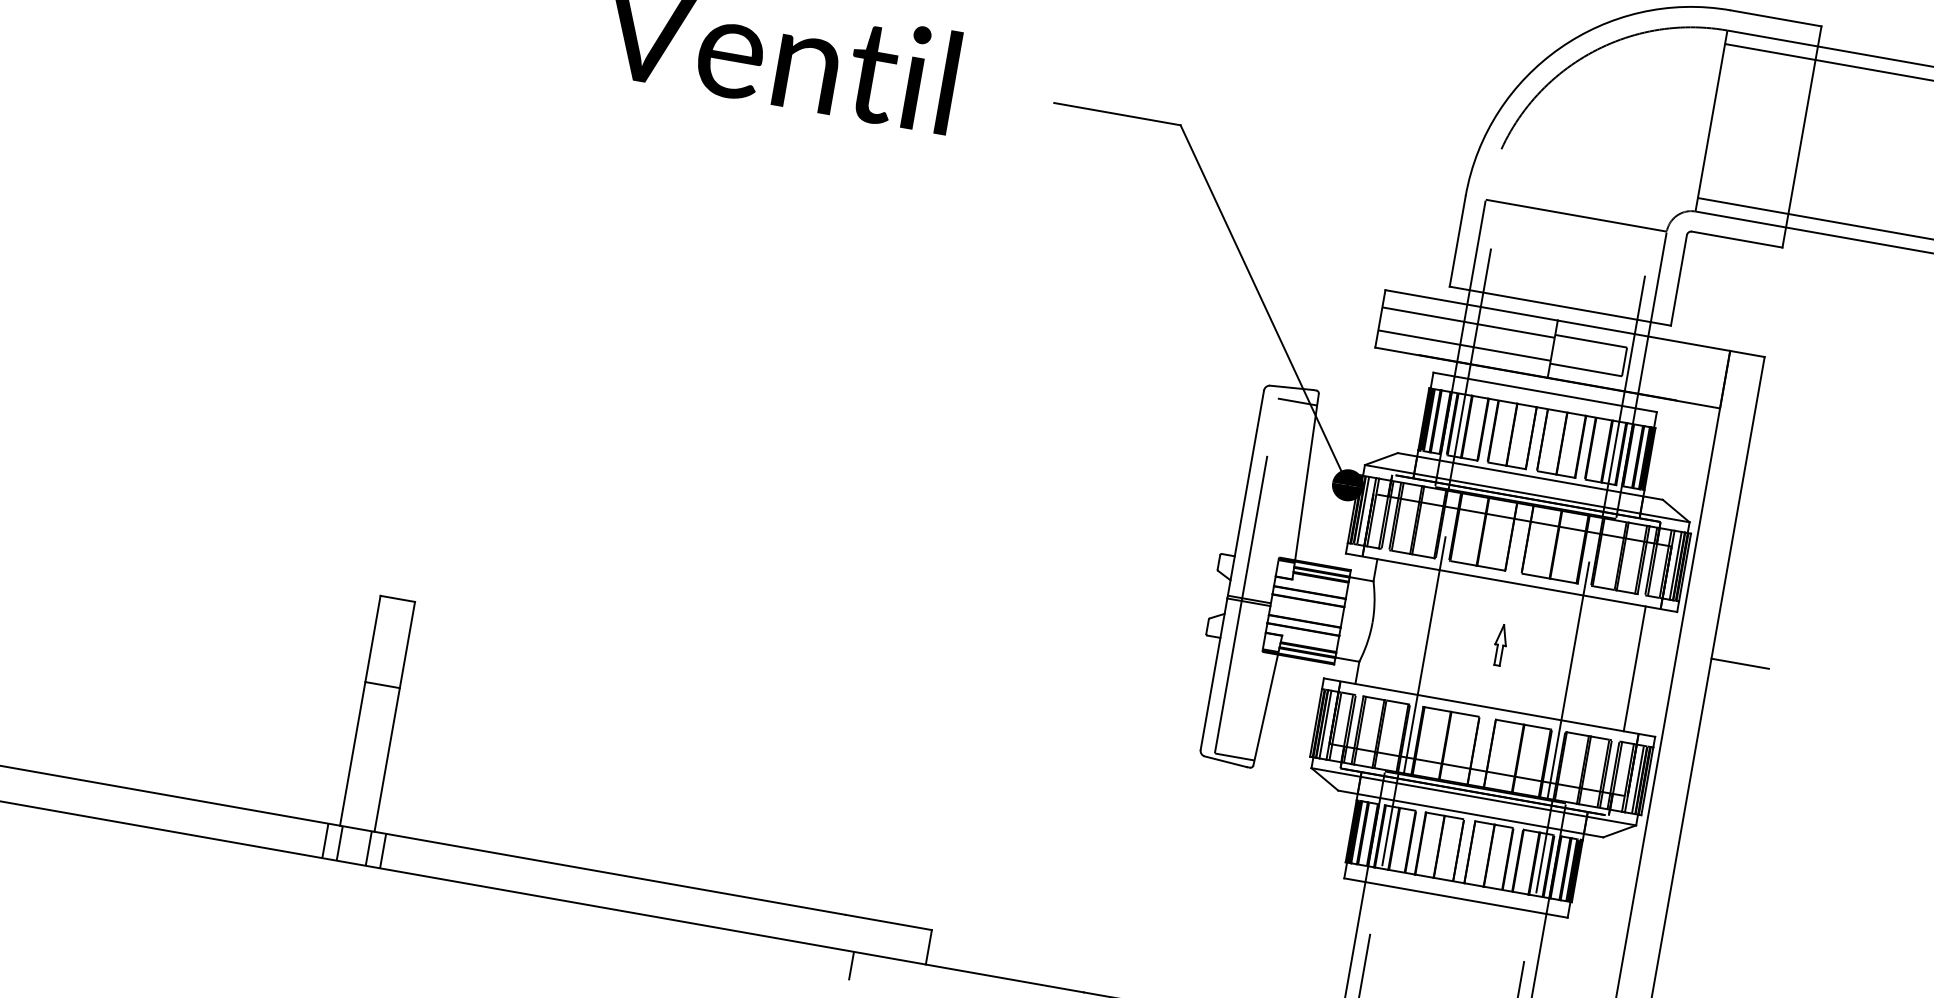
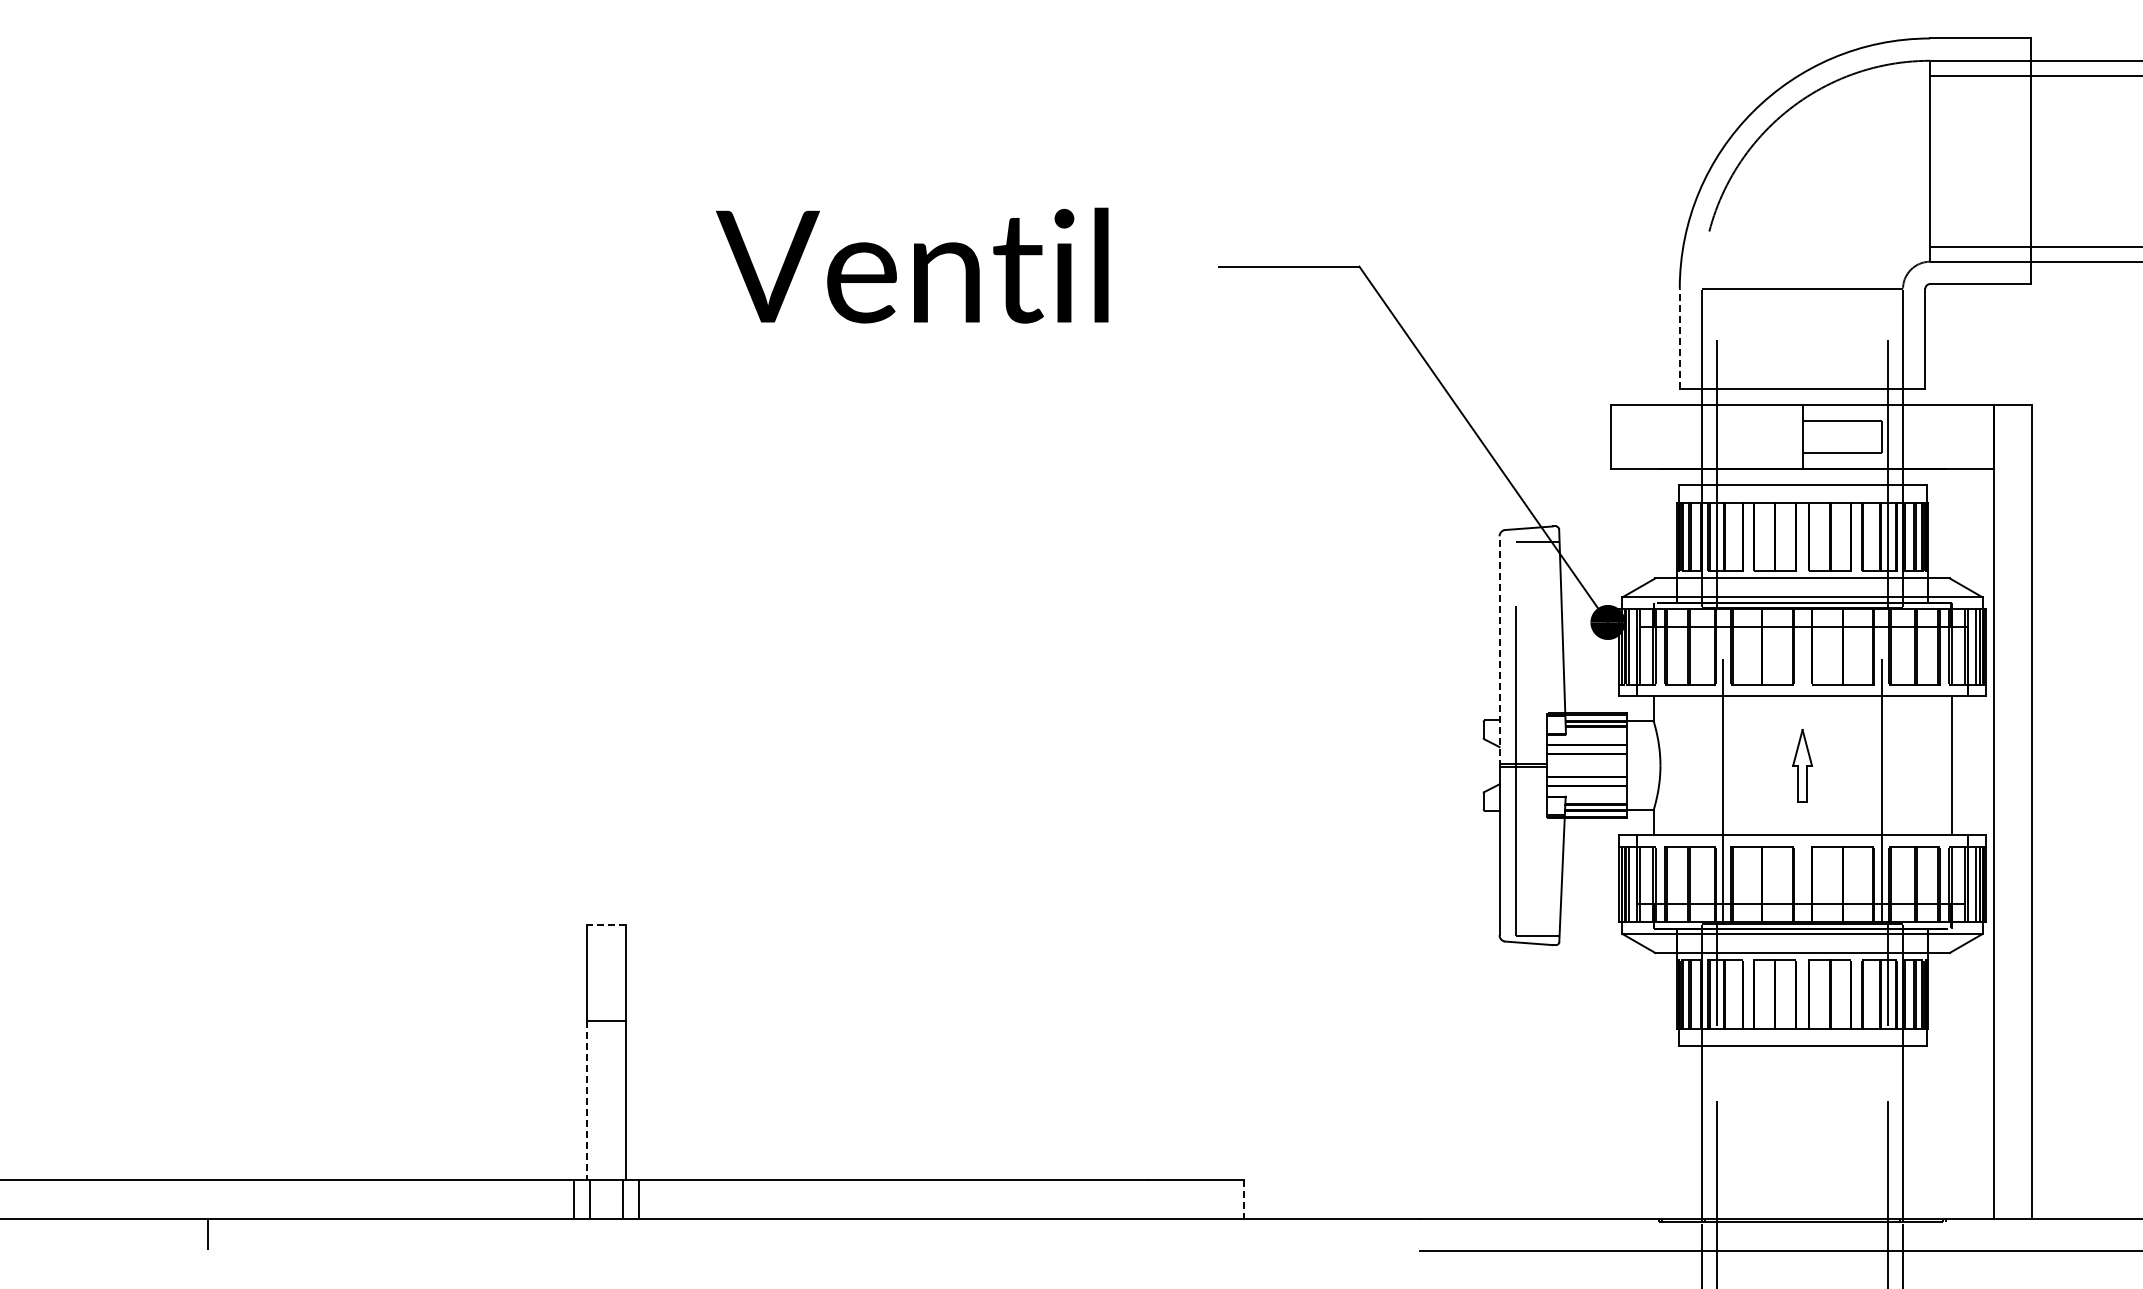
line: (1457, 240) -> (1679, 338), solid -> dashed
line: (1468, 322) -> (1706, 424), removed
line: (1464, 345) -> (1706, 449), removed
line: (1245, 494) -> (1499, 651), solid -> dashed
line: (397, 599) -> (606, 925), solid -> dashed
part: (1500, 645) -> (1802, 765), size x1.6
line: (1739, 663) -> (2063, 740), removed
line: (352, 753) -> (587, 1100), solid -> dashed
line: (928, 947) -> (1244, 1199), solid -> dashed
line: (851, 966) -> (1164, 1234), removed

